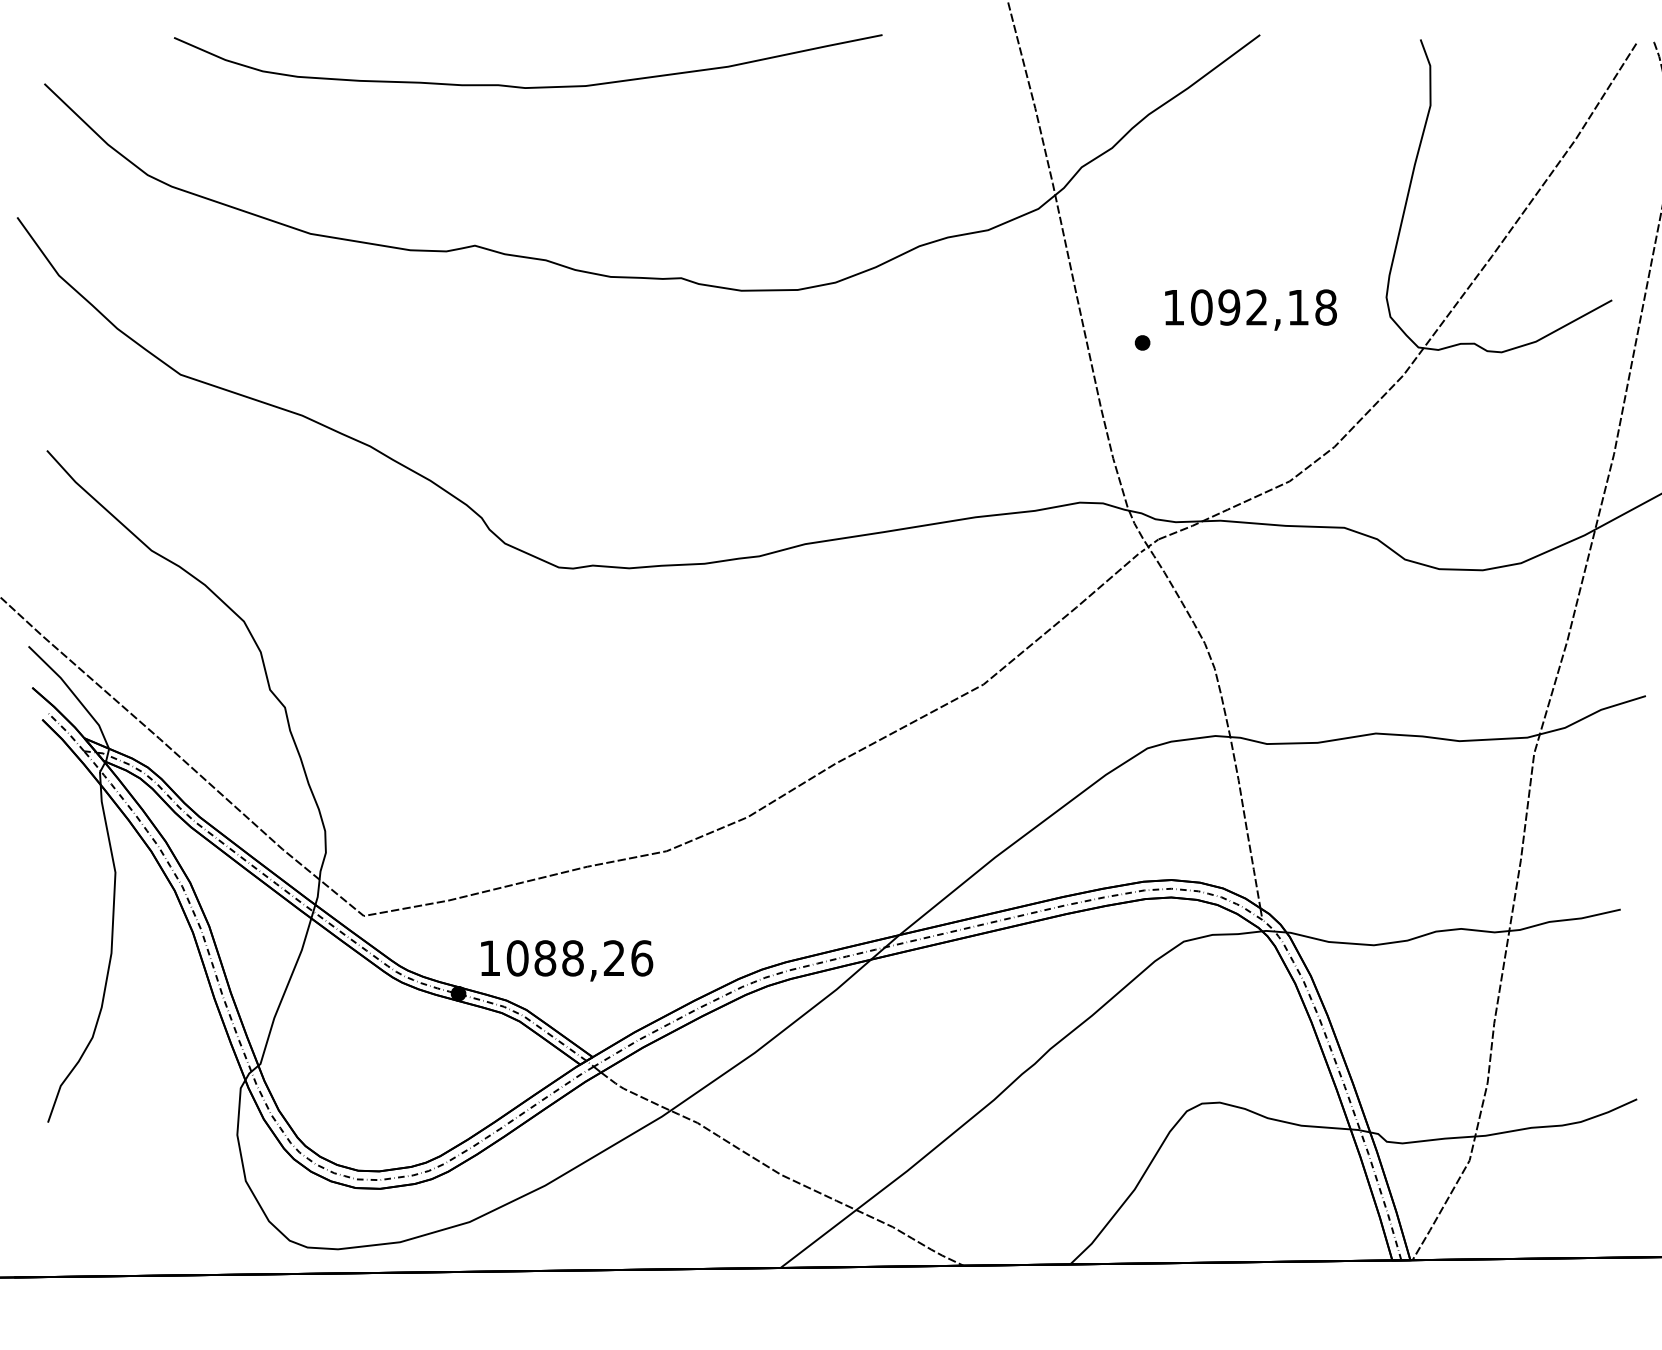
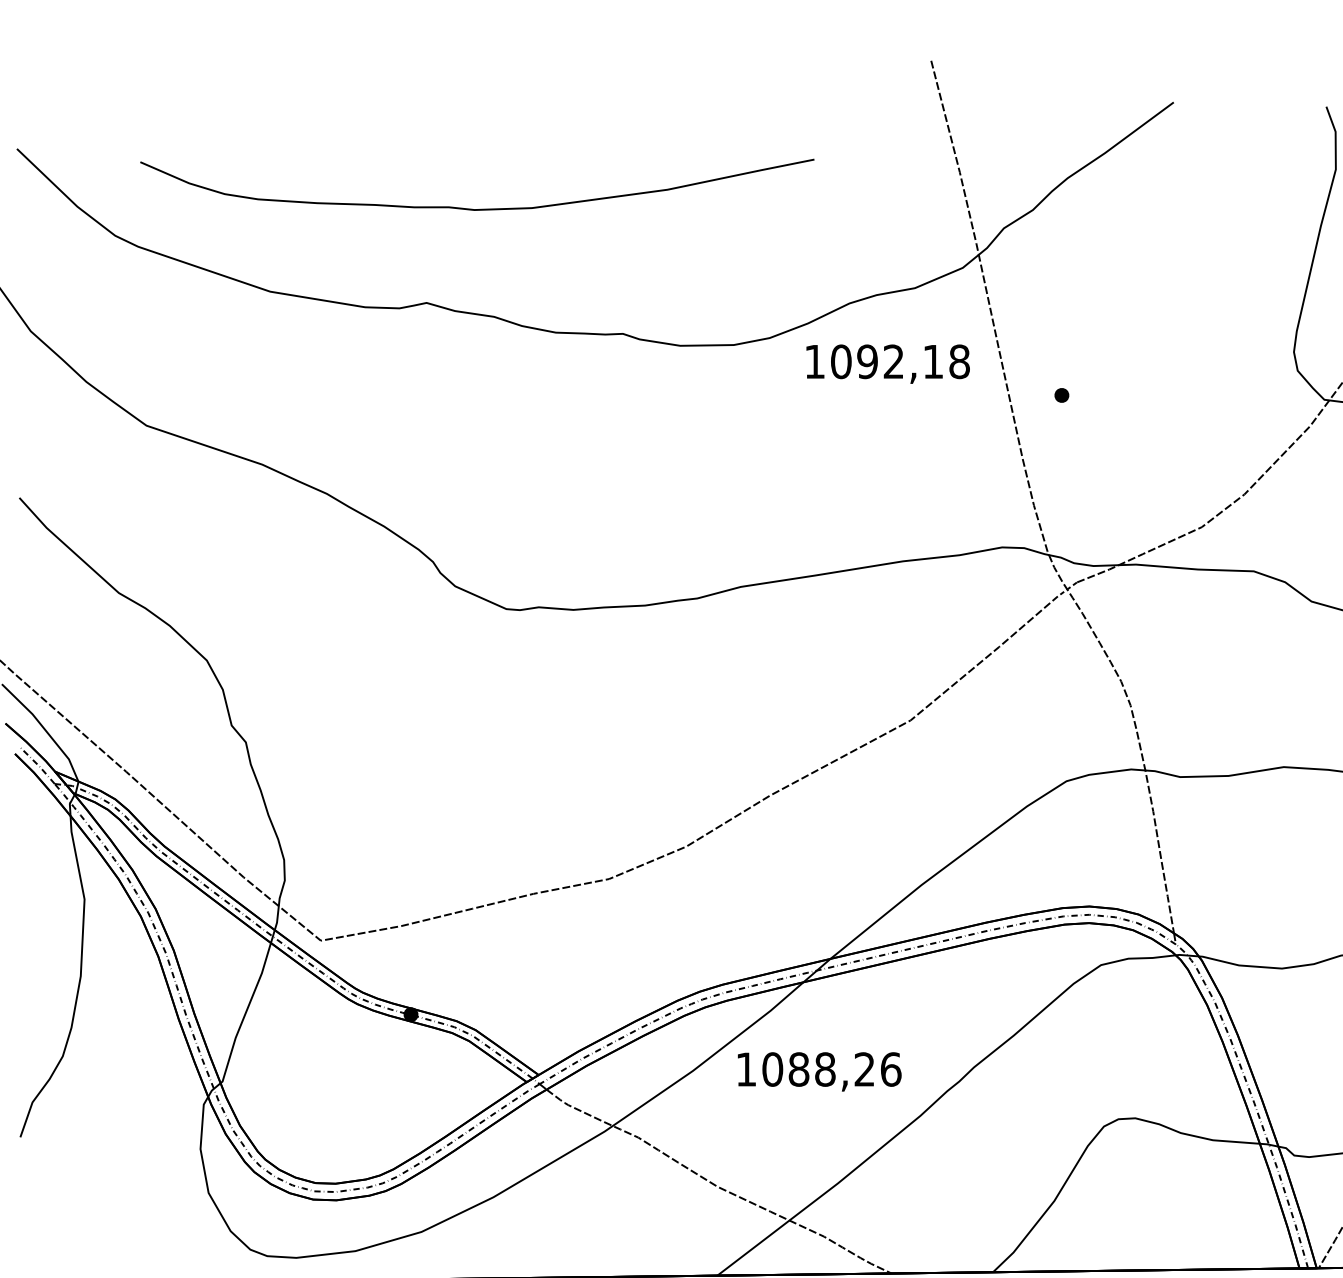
curve: (532, 86) -> (481, 208), moved
text: (1250, 309) -> (887, 363), moved
text: (567, 960) -> (820, 1071), moved

